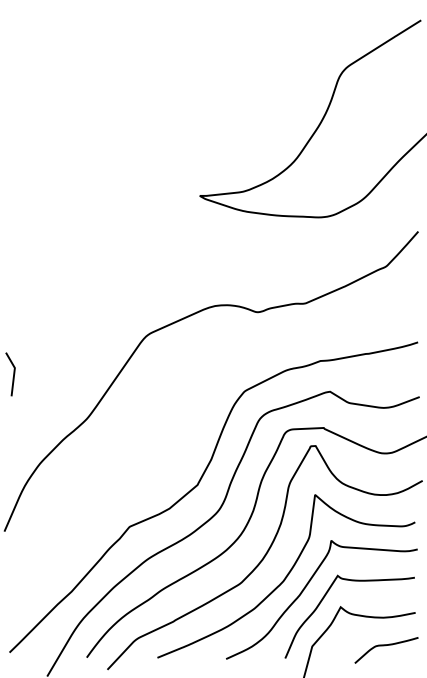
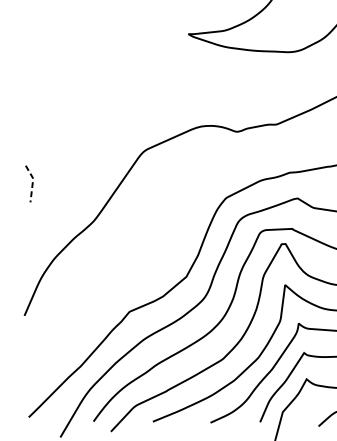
line: (14, 372) -> (32, 182), solid -> dashed

